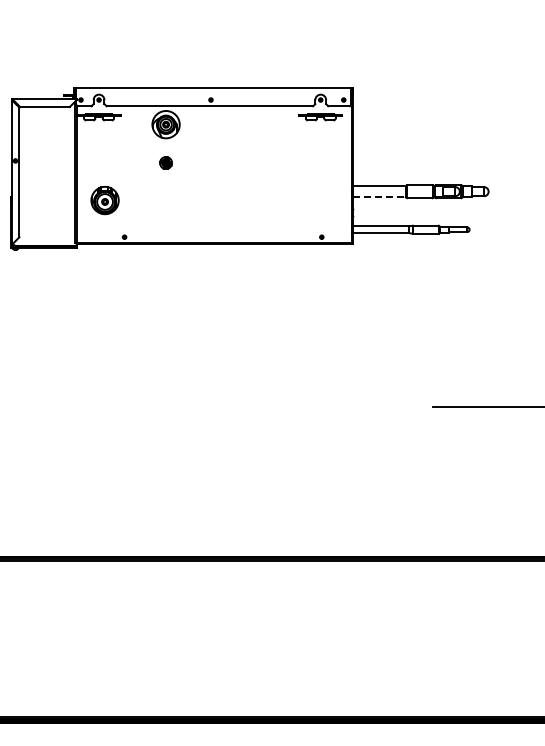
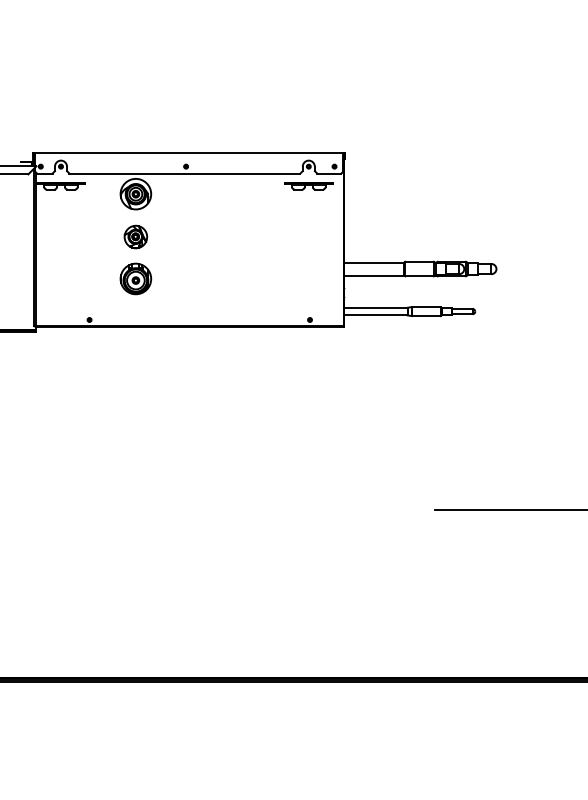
part: (165, 162) -> (135, 236), size x1.67
line: (379, 197) -> (374, 275), dashed -> solid
part: (104, 200) -> (135, 278), moved

